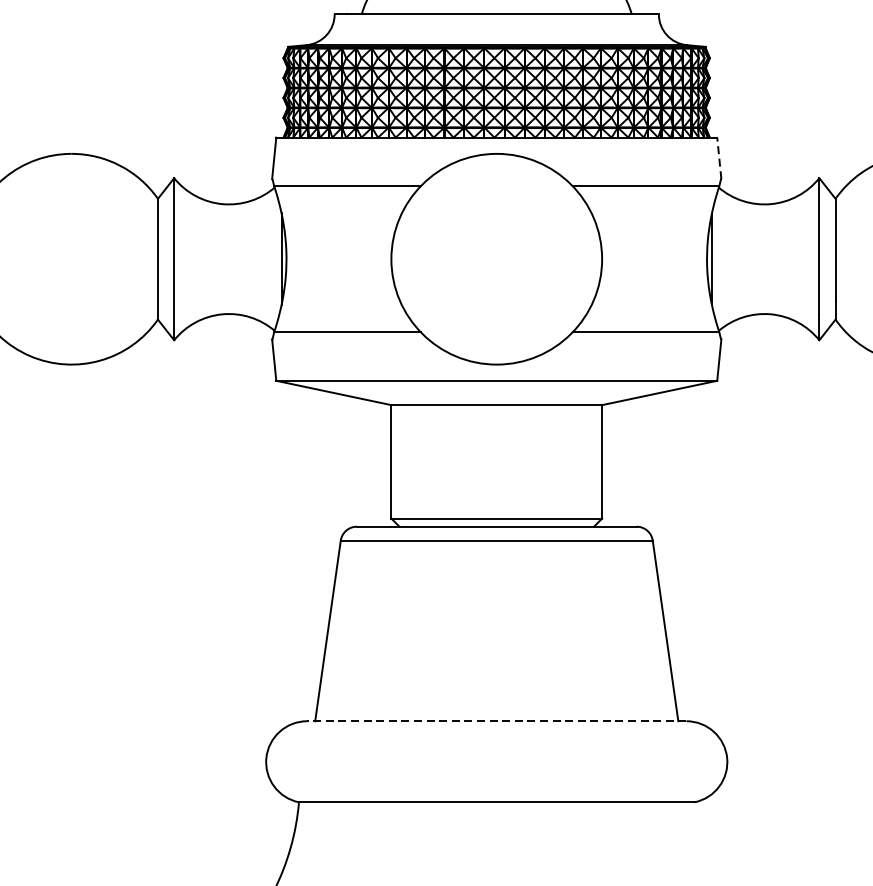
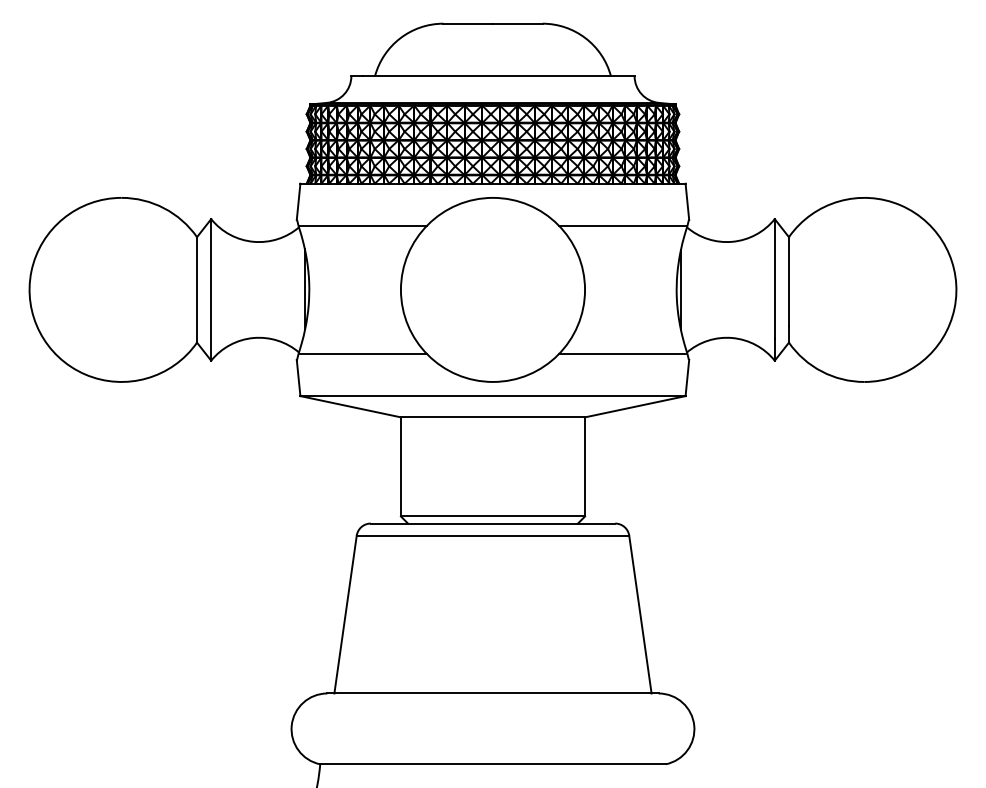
line: (719, 158) -> (687, 201), dashed -> solid
line: (497, 721) -> (493, 693), dashed -> solid

